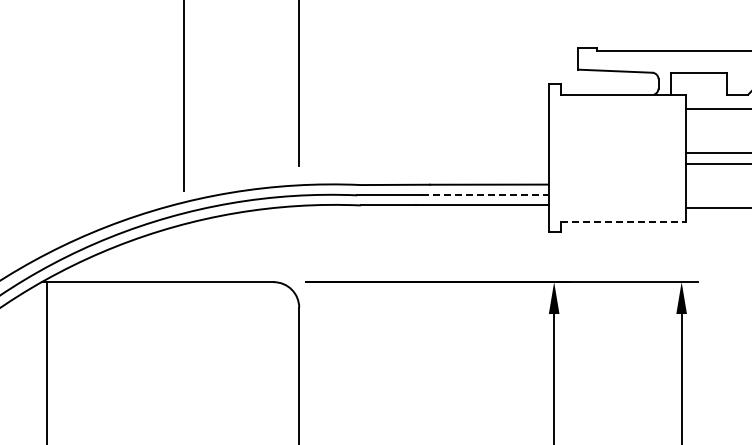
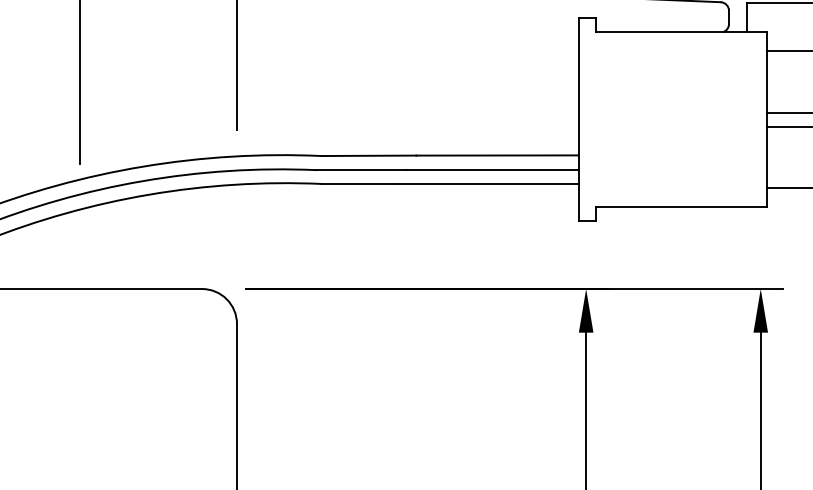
line: (485, 195) -> (492, 170), dashed -> solid
line: (624, 222) -> (682, 207), dashed -> solid

